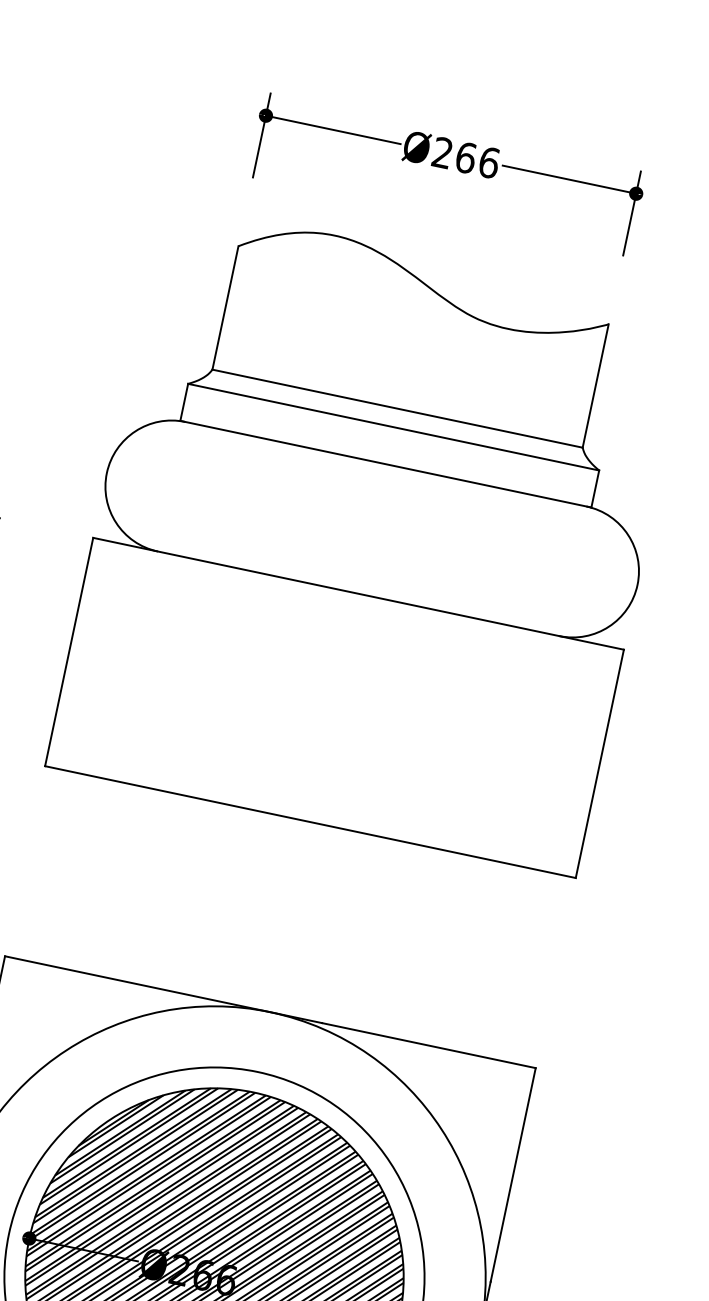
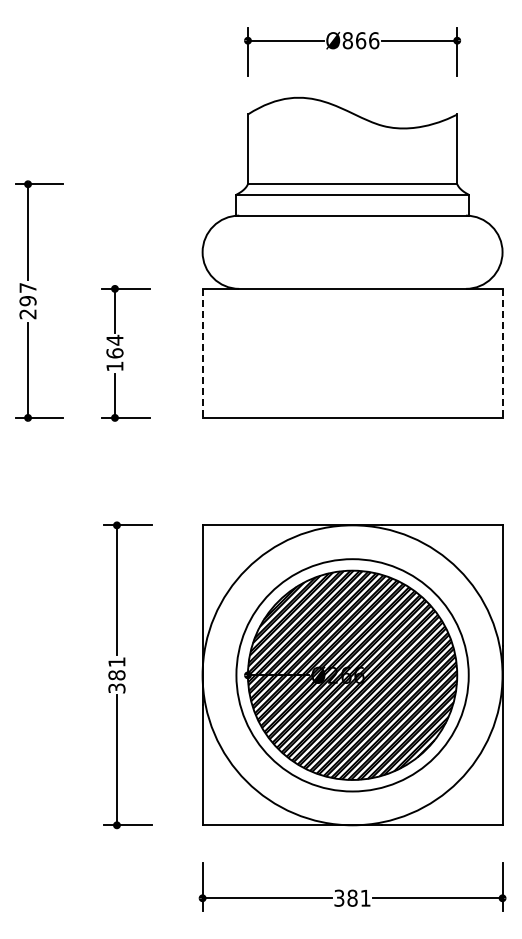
text: (442, 152) -> (347, 40), Ø266 -> Ø866
line: (68, 652) -> (202, 353), solid -> dashed
line: (599, 764) -> (502, 353), solid -> dashed

